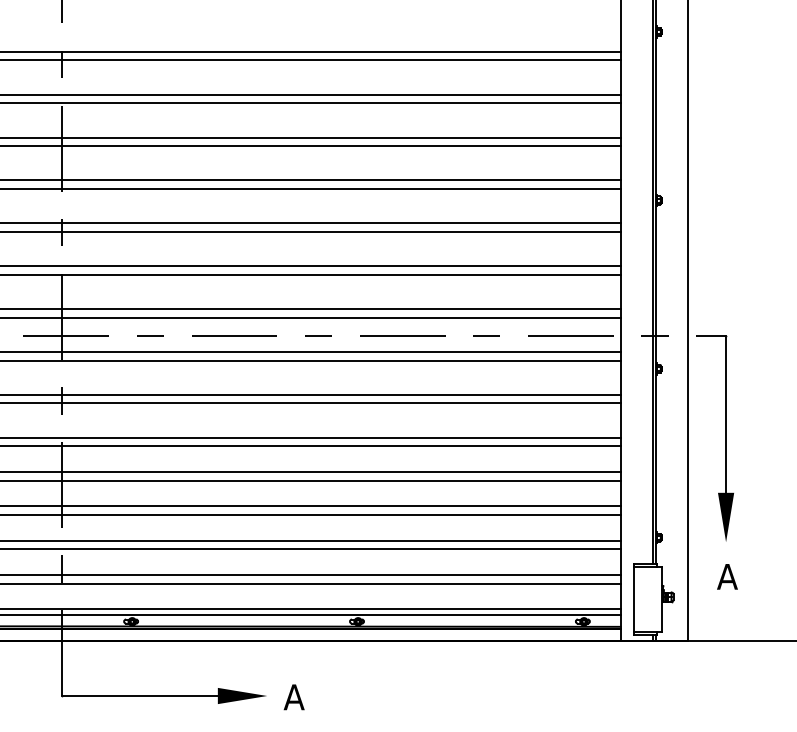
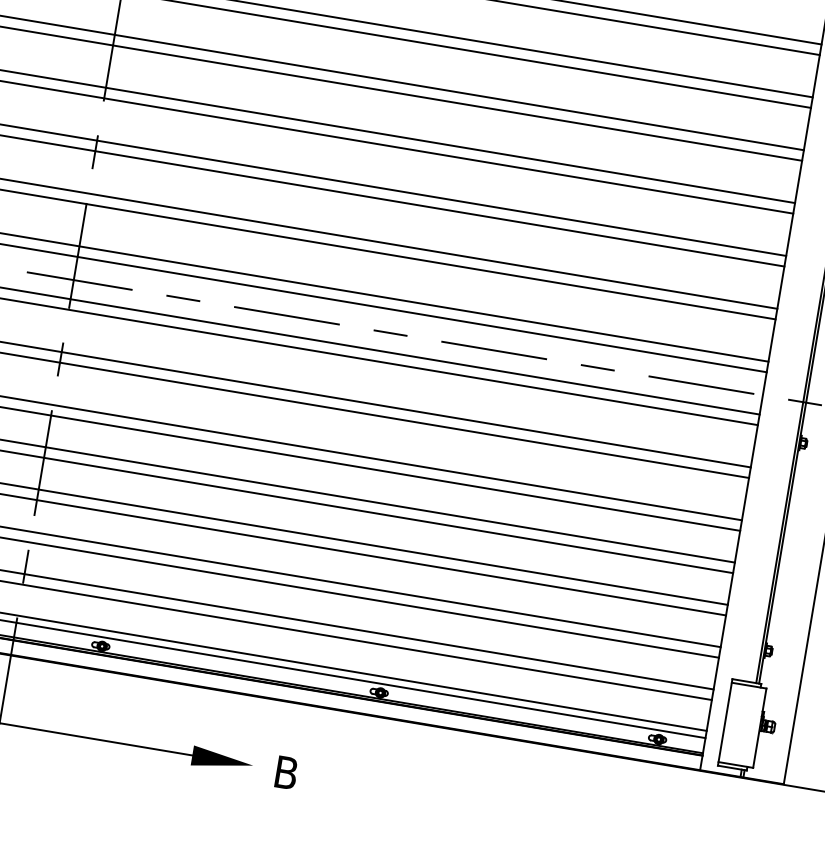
text: (293, 697) -> (285, 772), A -> B

